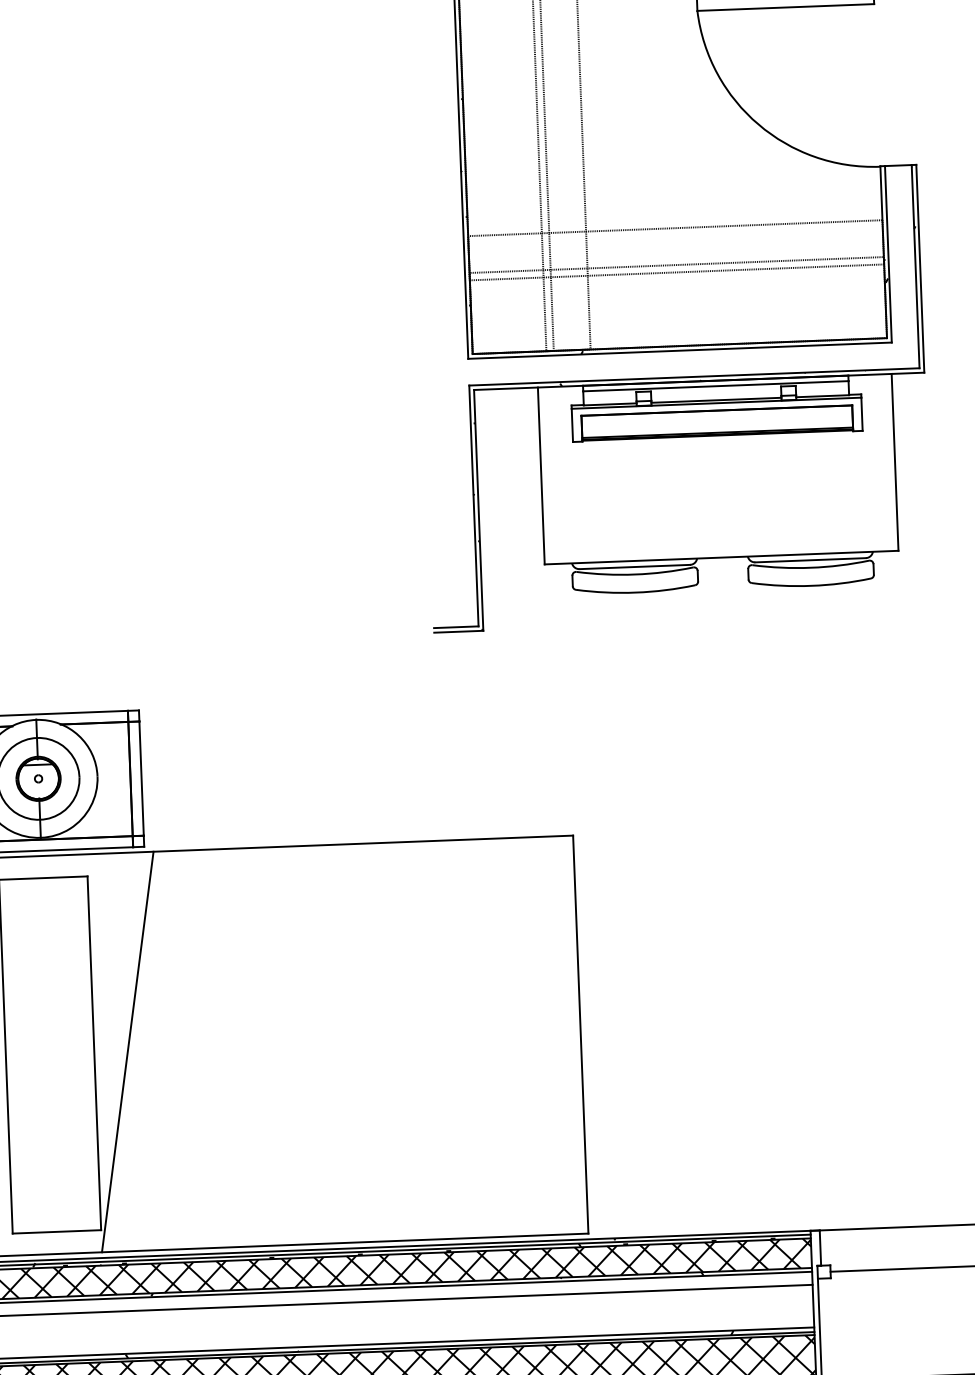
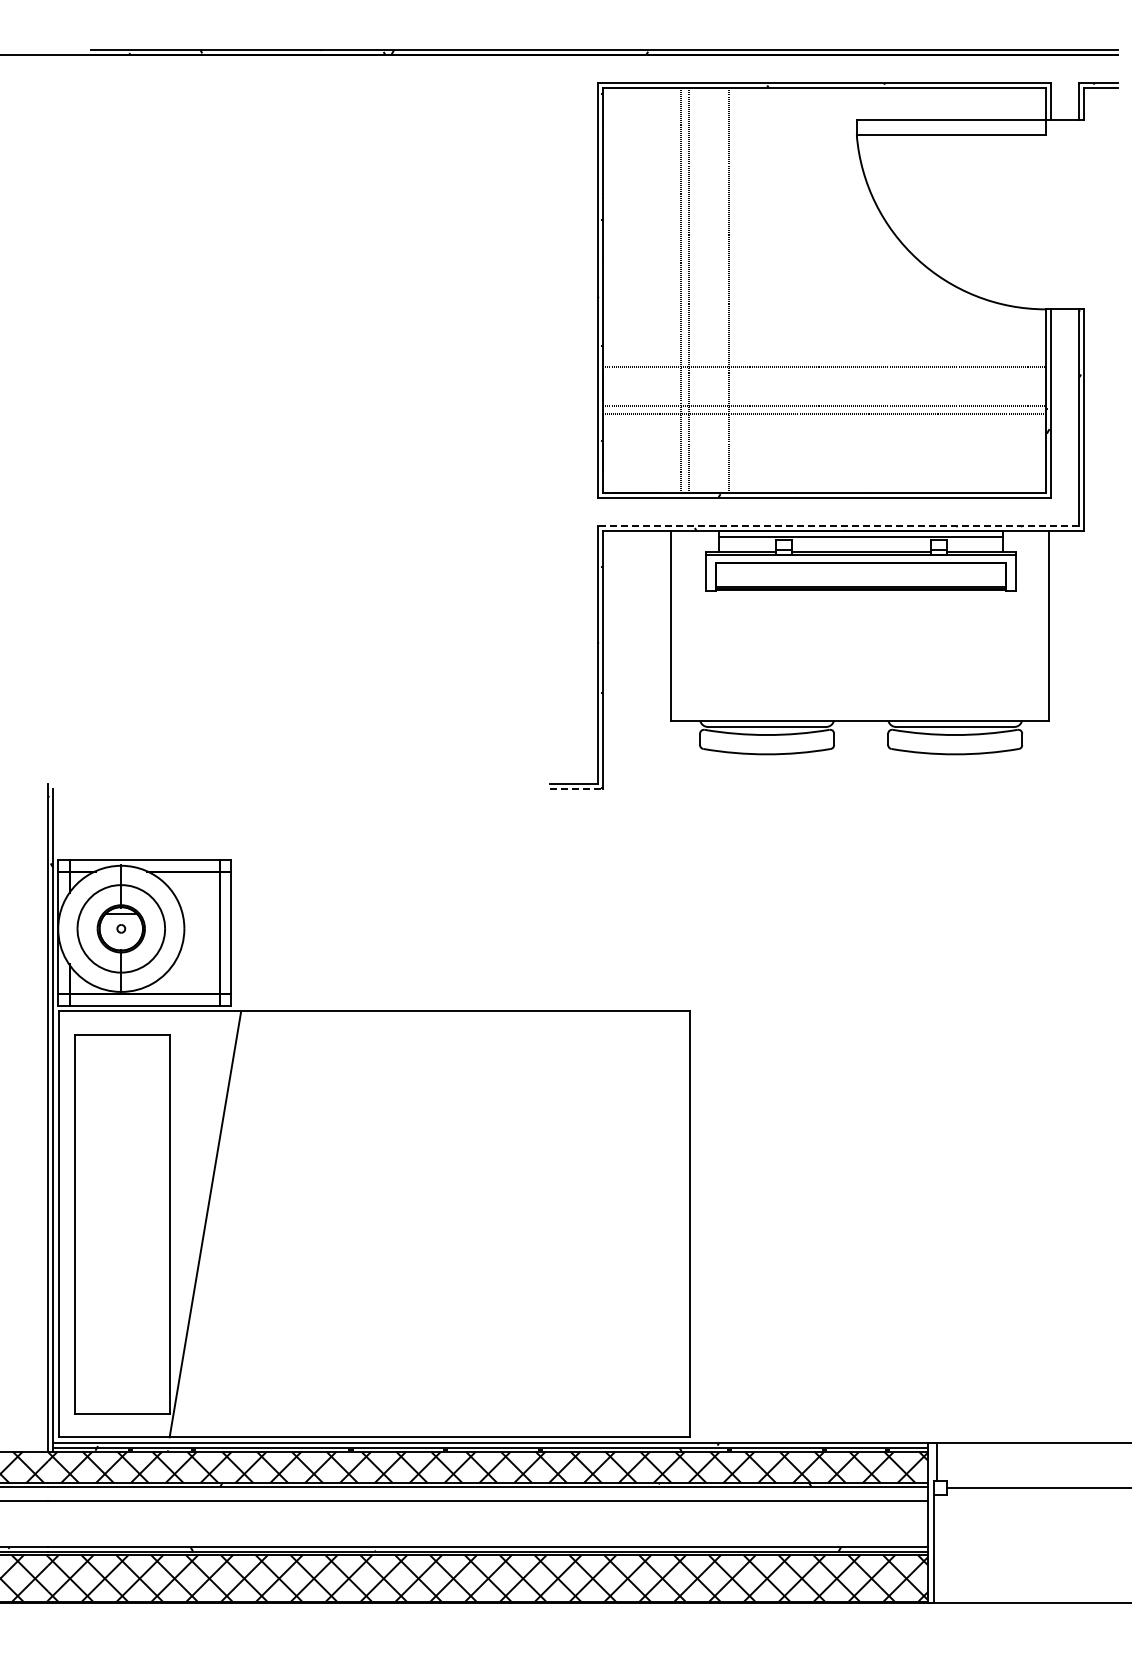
line: (694, 377) -> (838, 526), solid -> dashed
line: (458, 631) -> (576, 788), solid -> dashed

